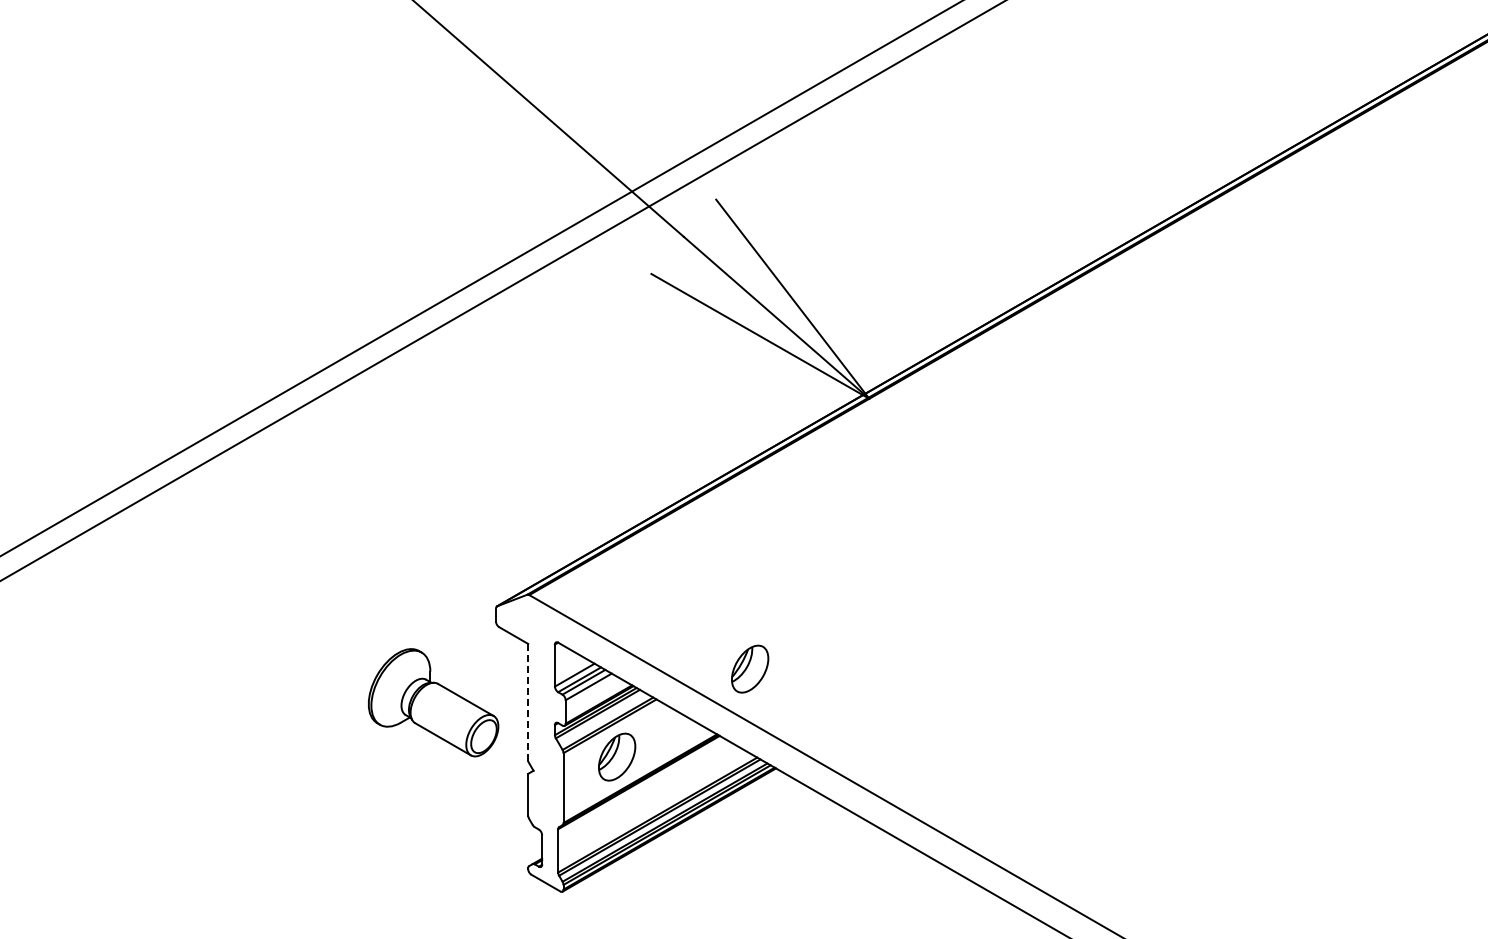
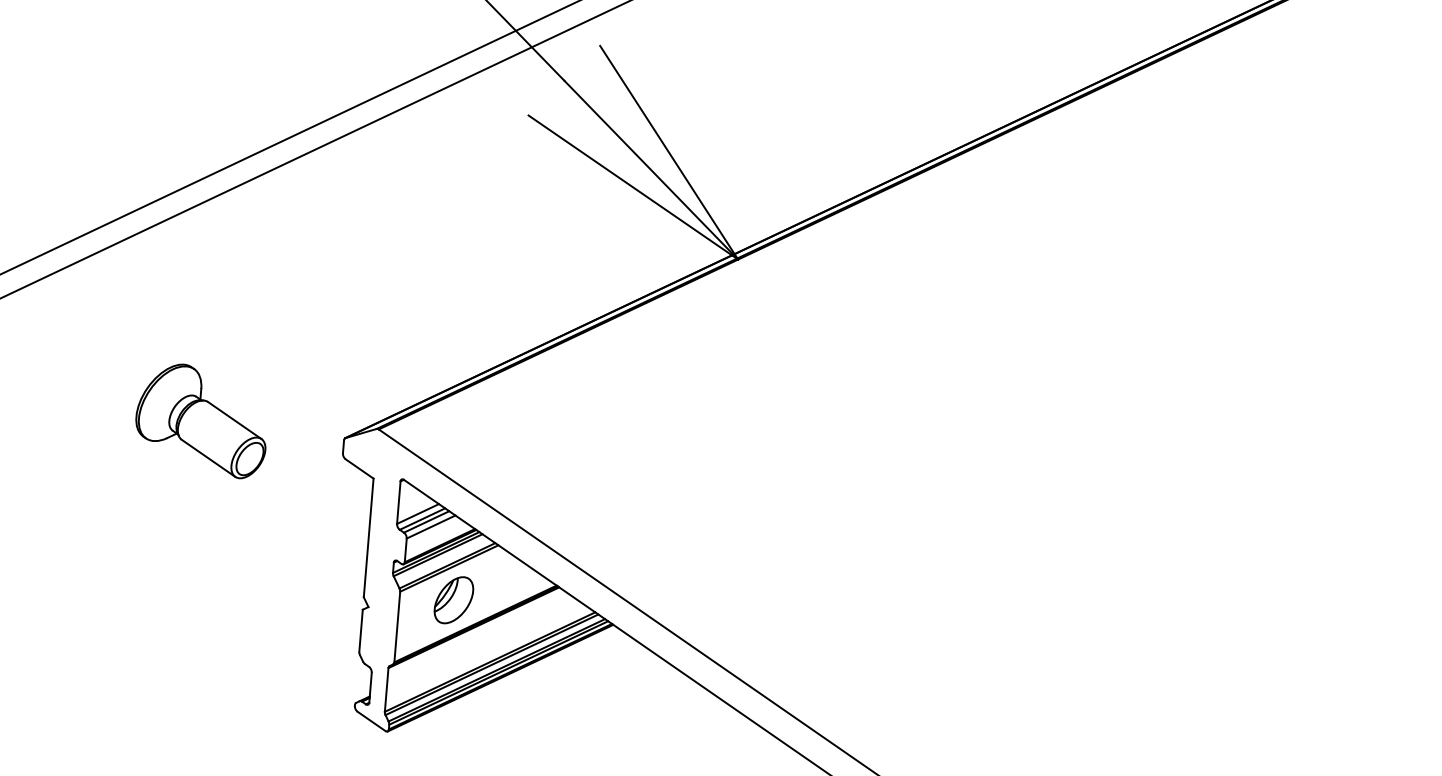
part: (750, 668) -> (595, 521), removed
part: (433, 702) -> (201, 420), moved
line: (528, 702) -> (369, 537), dashed -> solid

